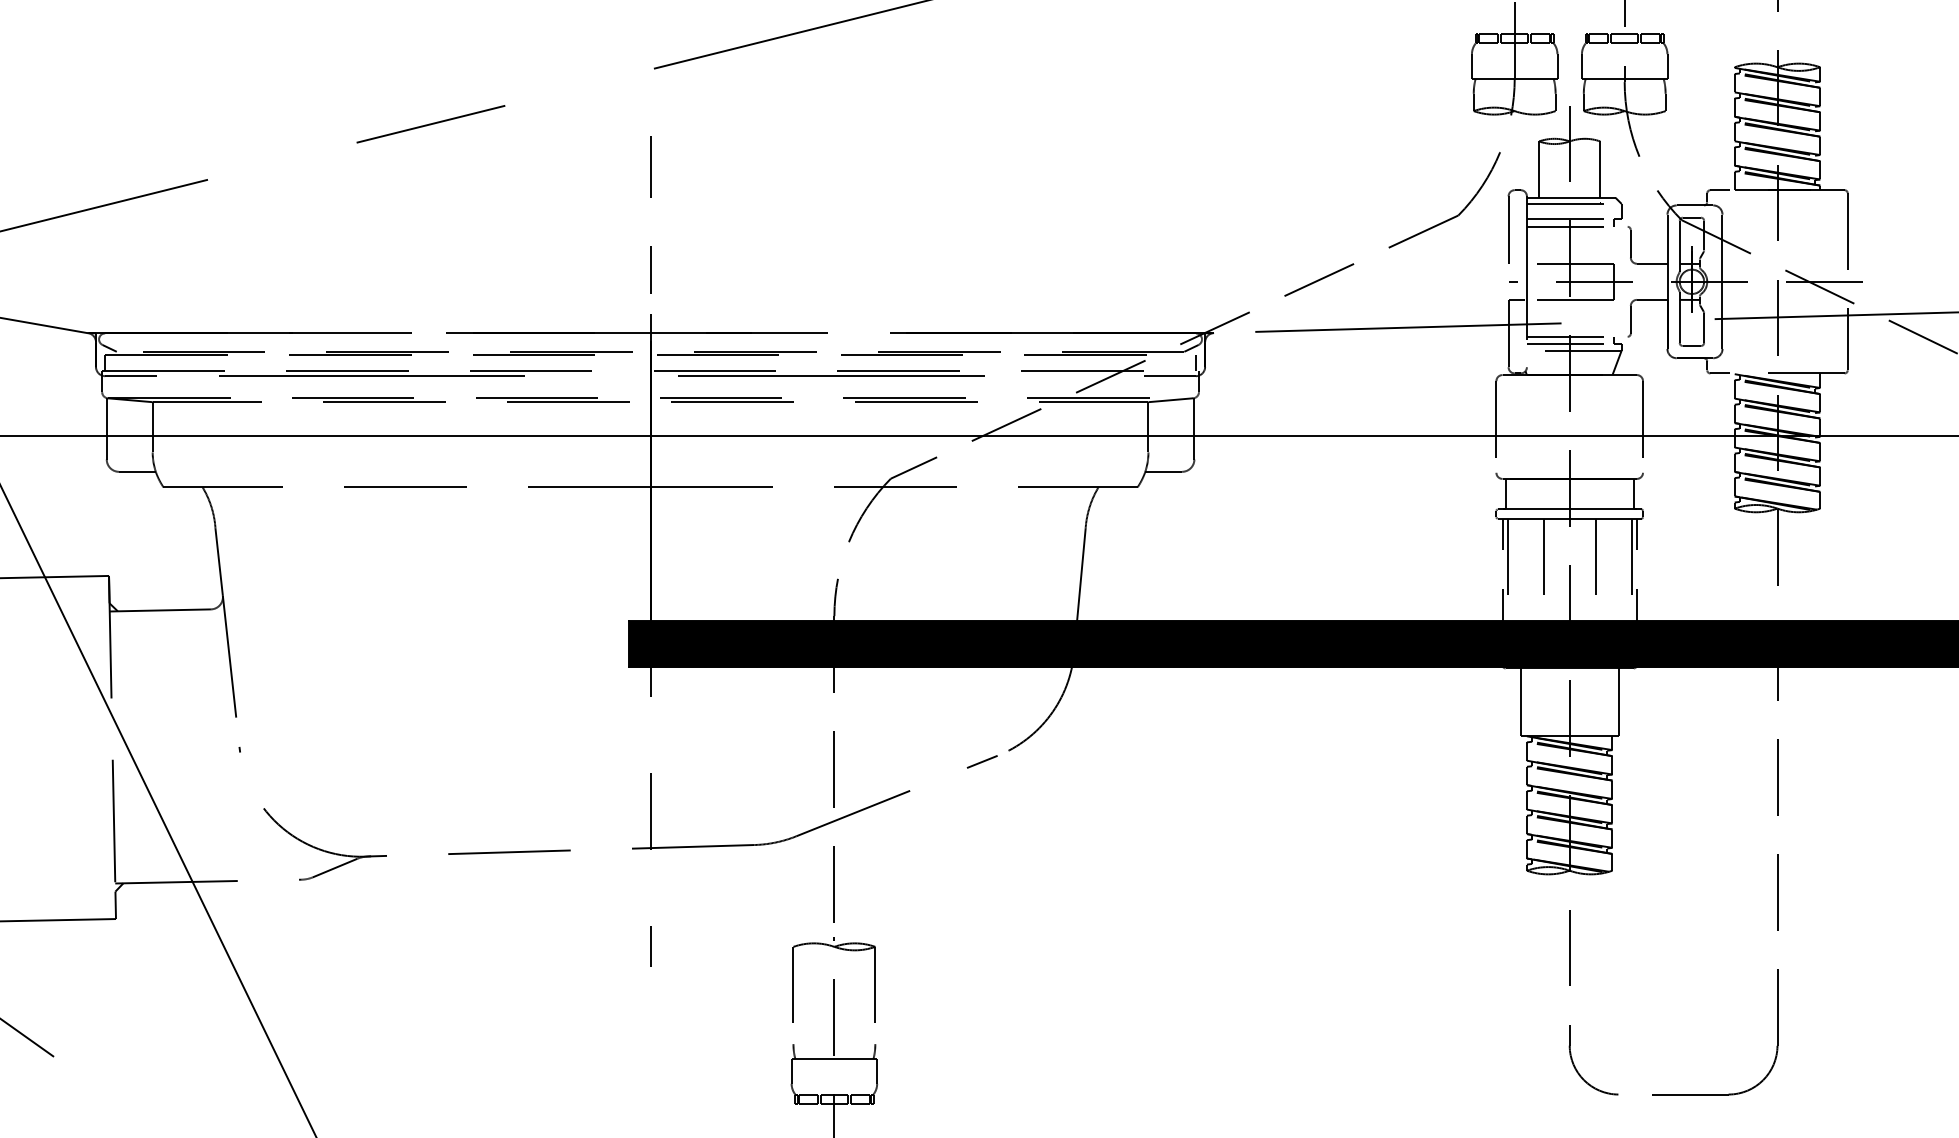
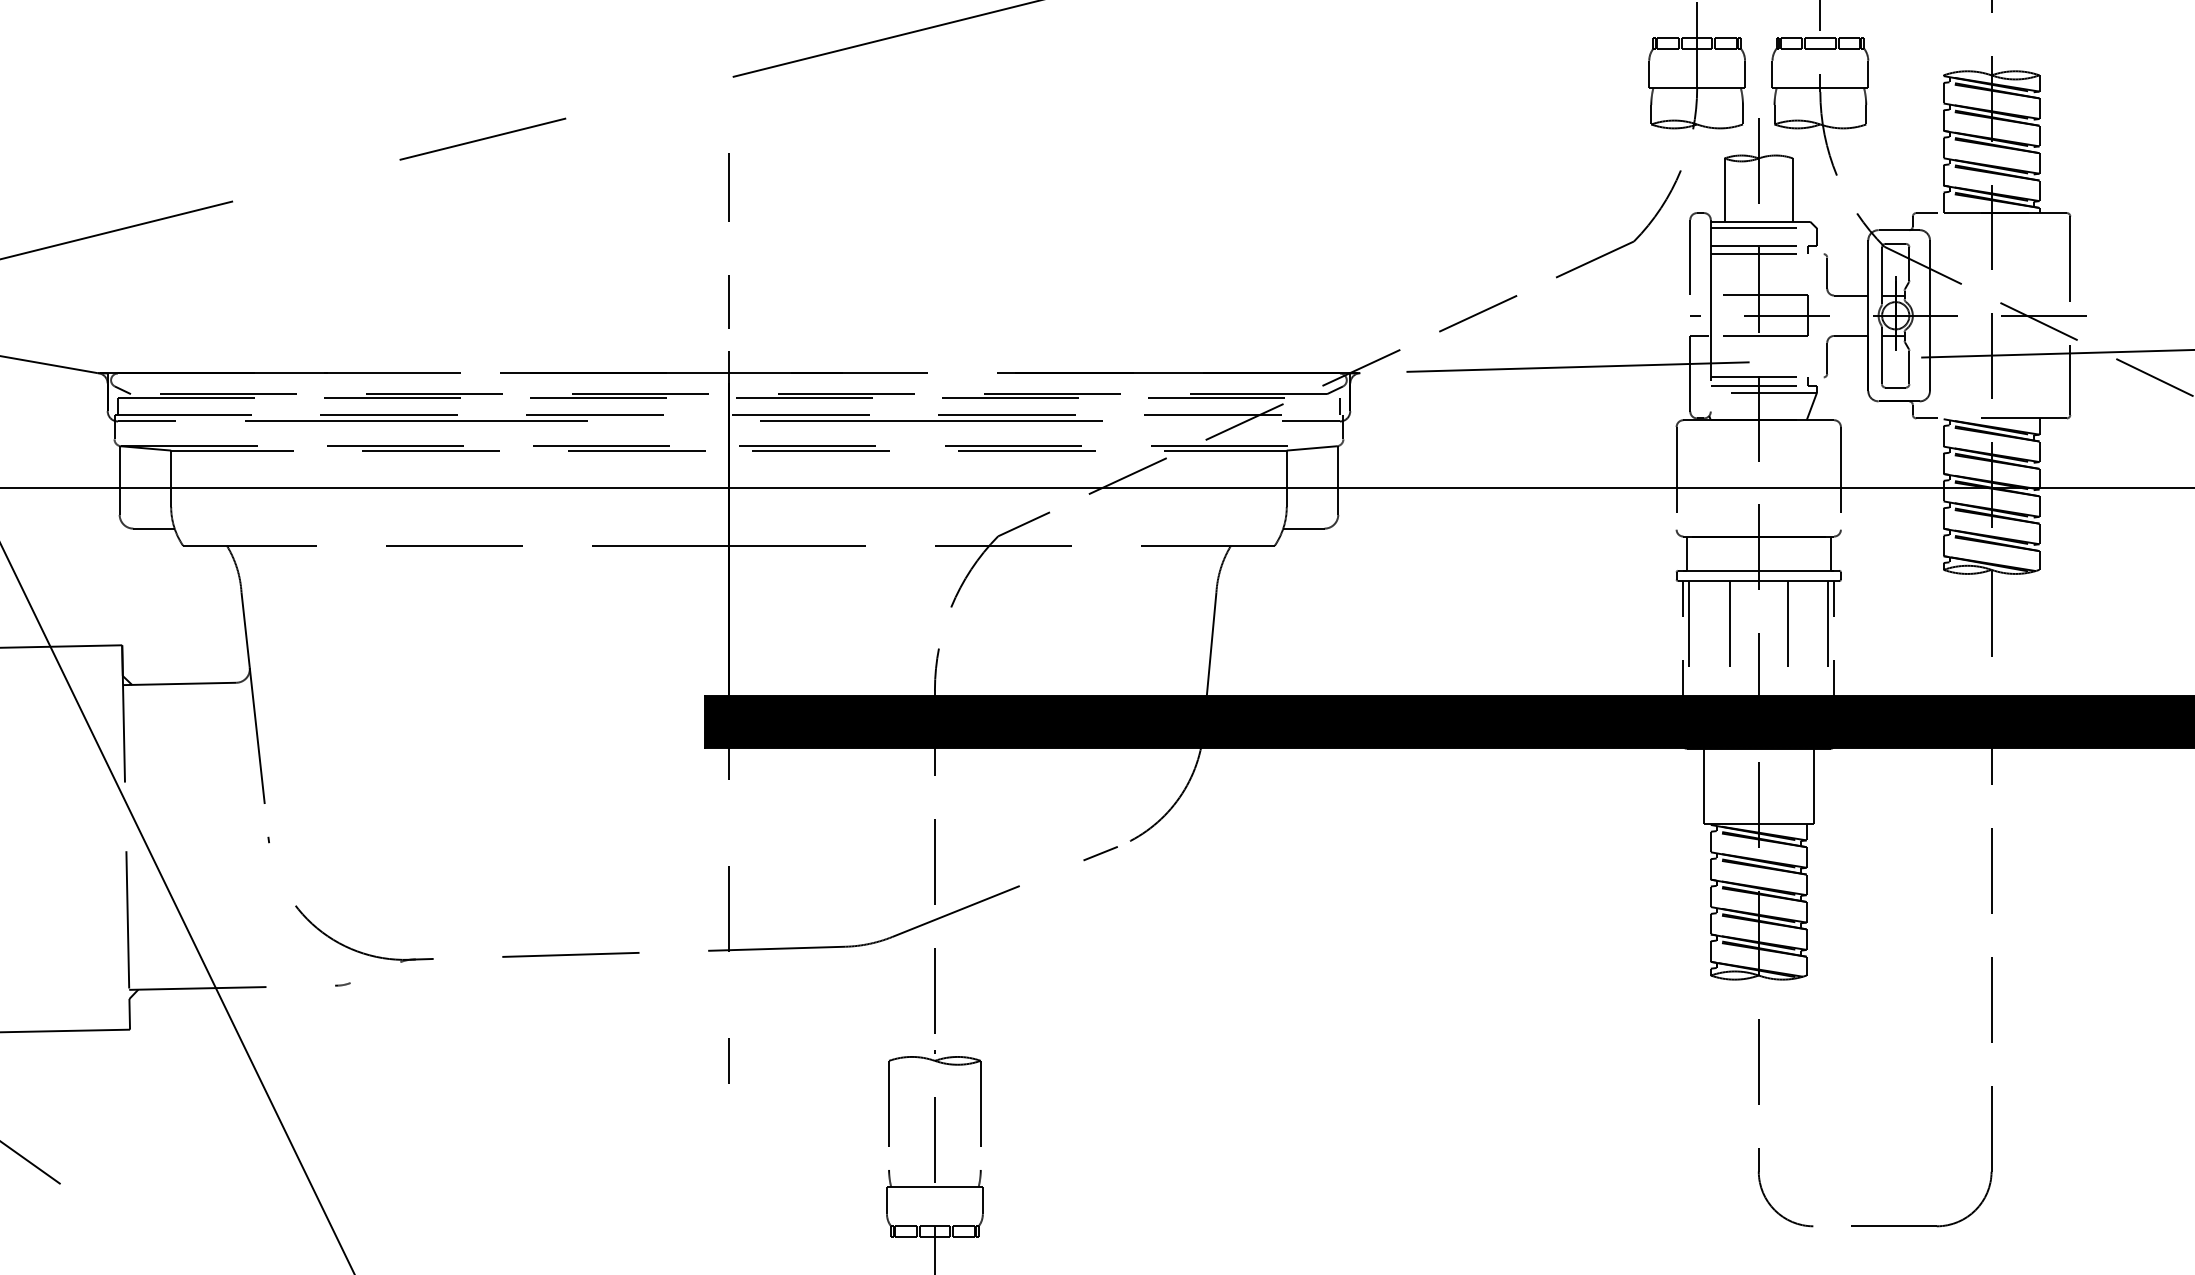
line: (334, 867) -> (374, 971), removed

